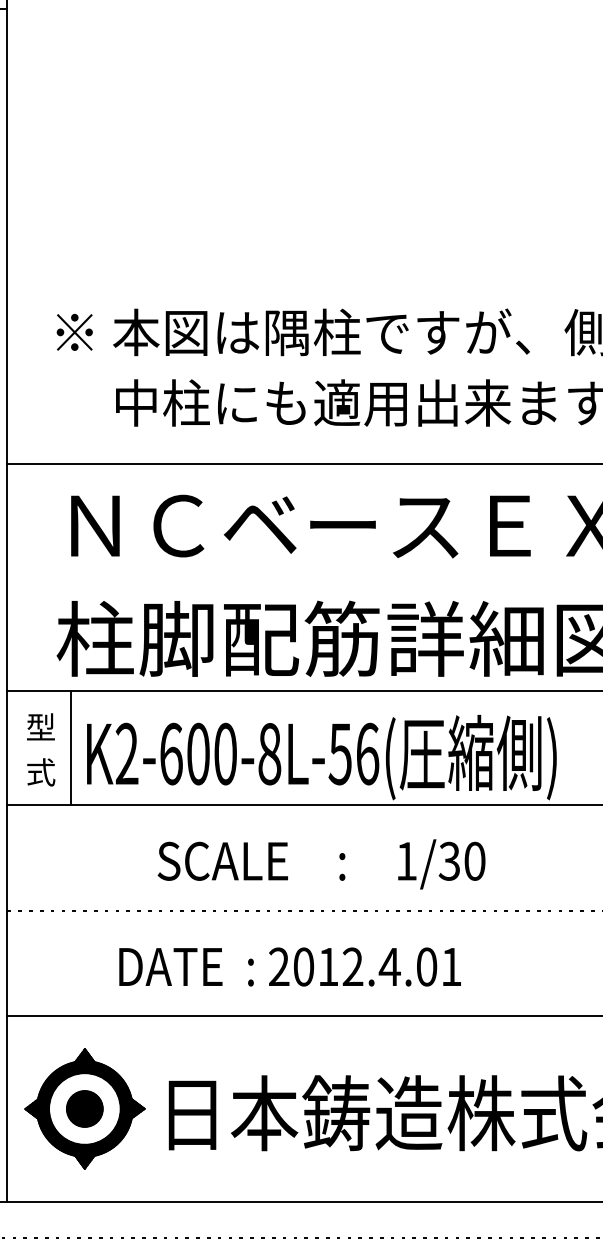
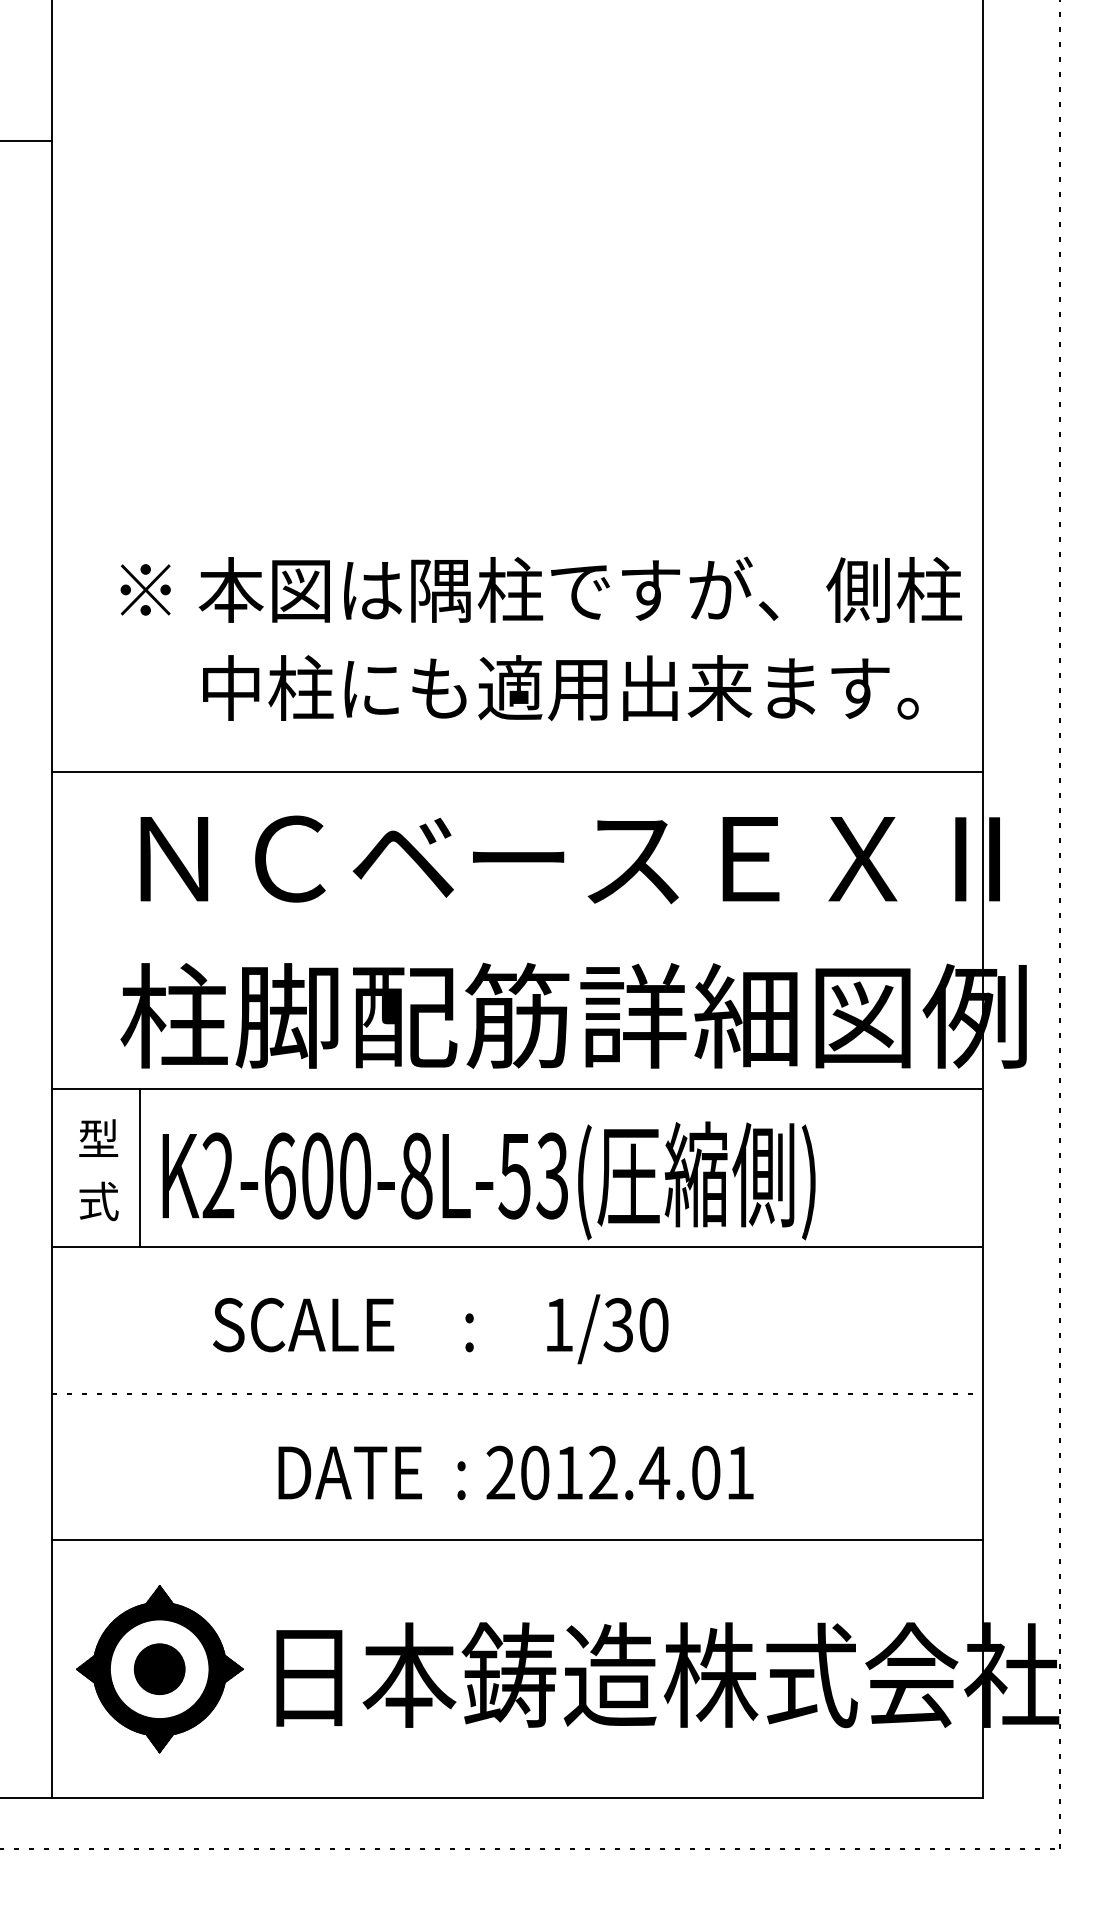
text: (367, 753) -> (552, 1175), K2-600-8L-56( -> K2-600-8L-53(
text: (321, 864) -> (440, 1329), moved
text: (289, 966) -> (515, 1472), moved

